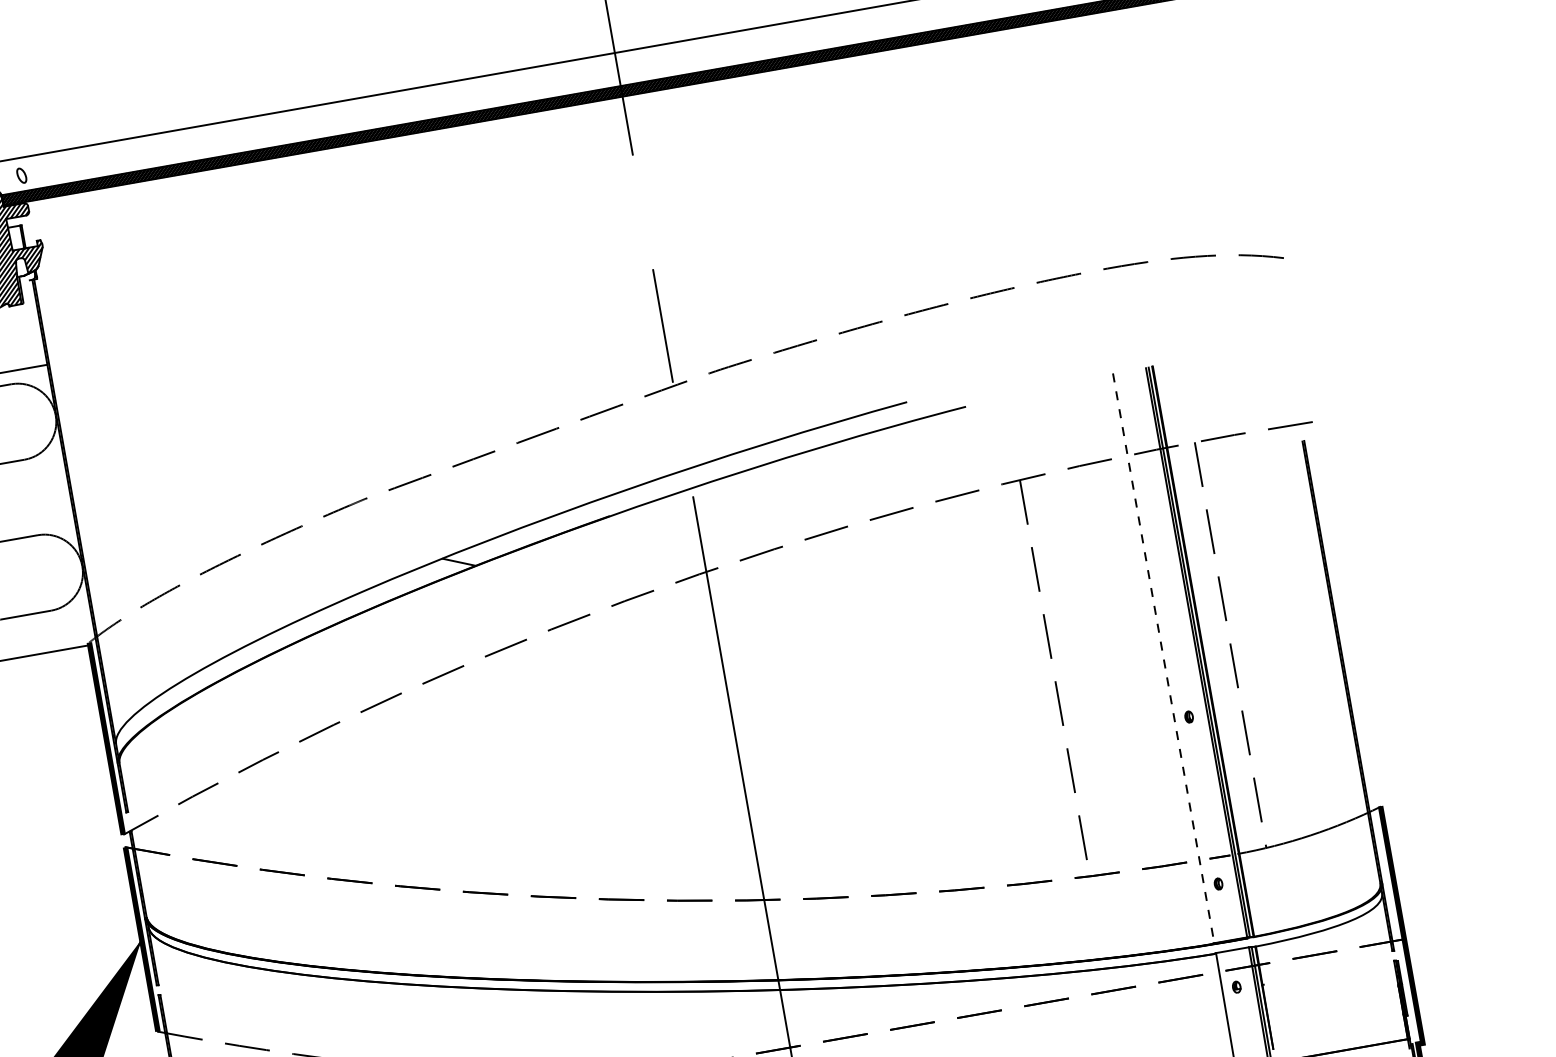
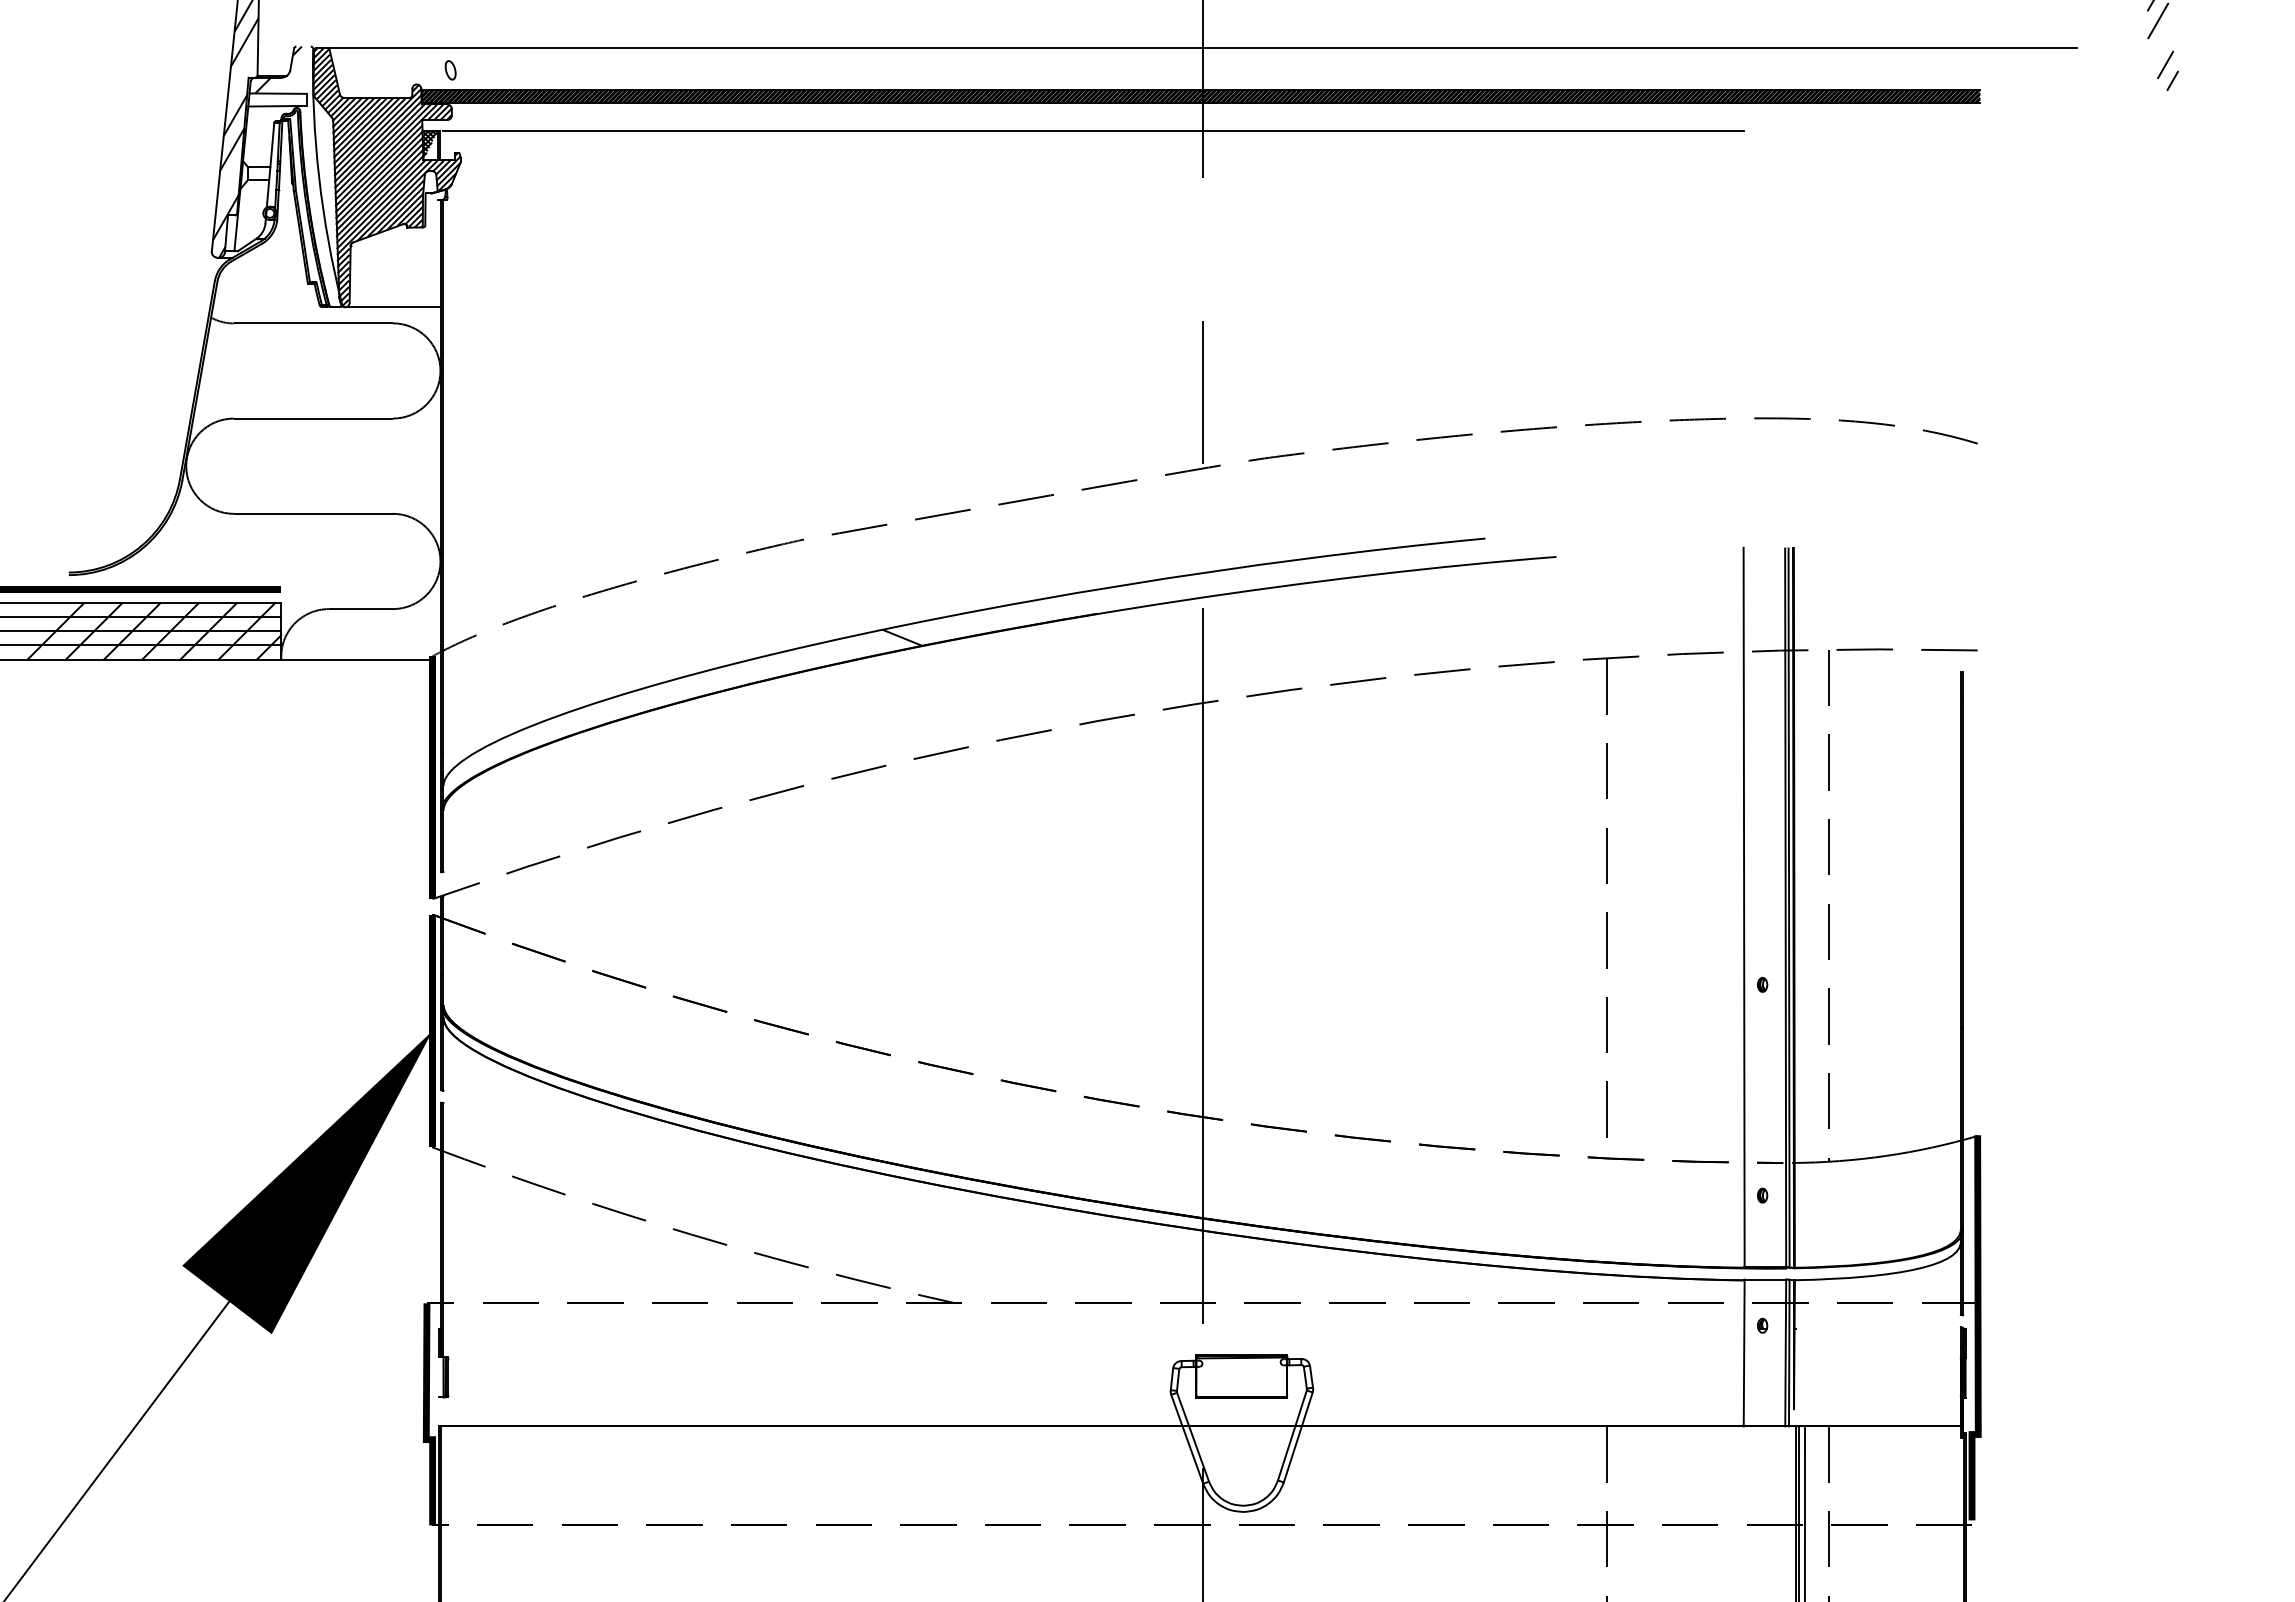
line: (539, 134) -> (1093, 131), added
hatch: (15, 237) -> (429, 144), added
line: (1163, 658) -> (1744, 907), dashed -> solid

